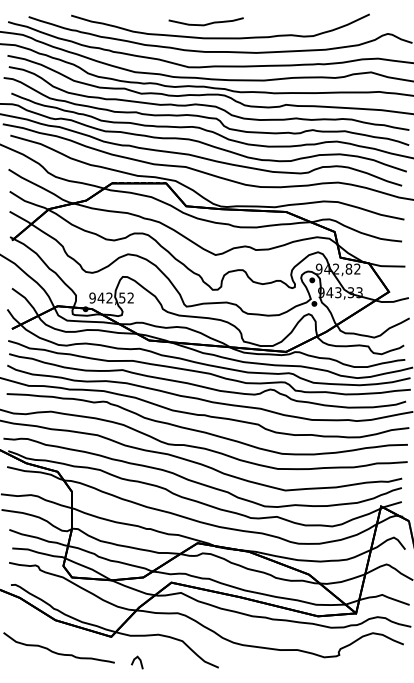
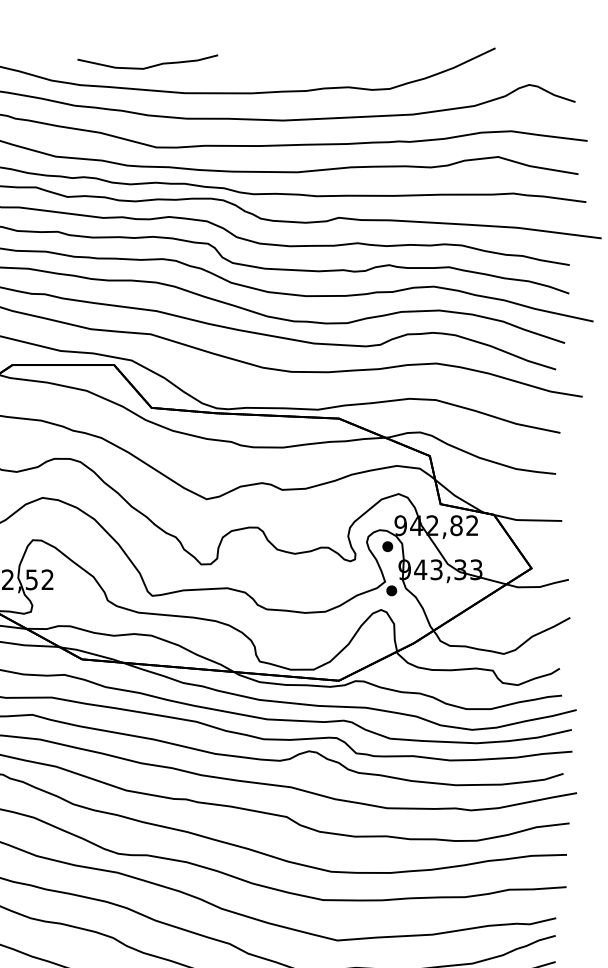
part: (205, 21) -> (146, 61), moved

